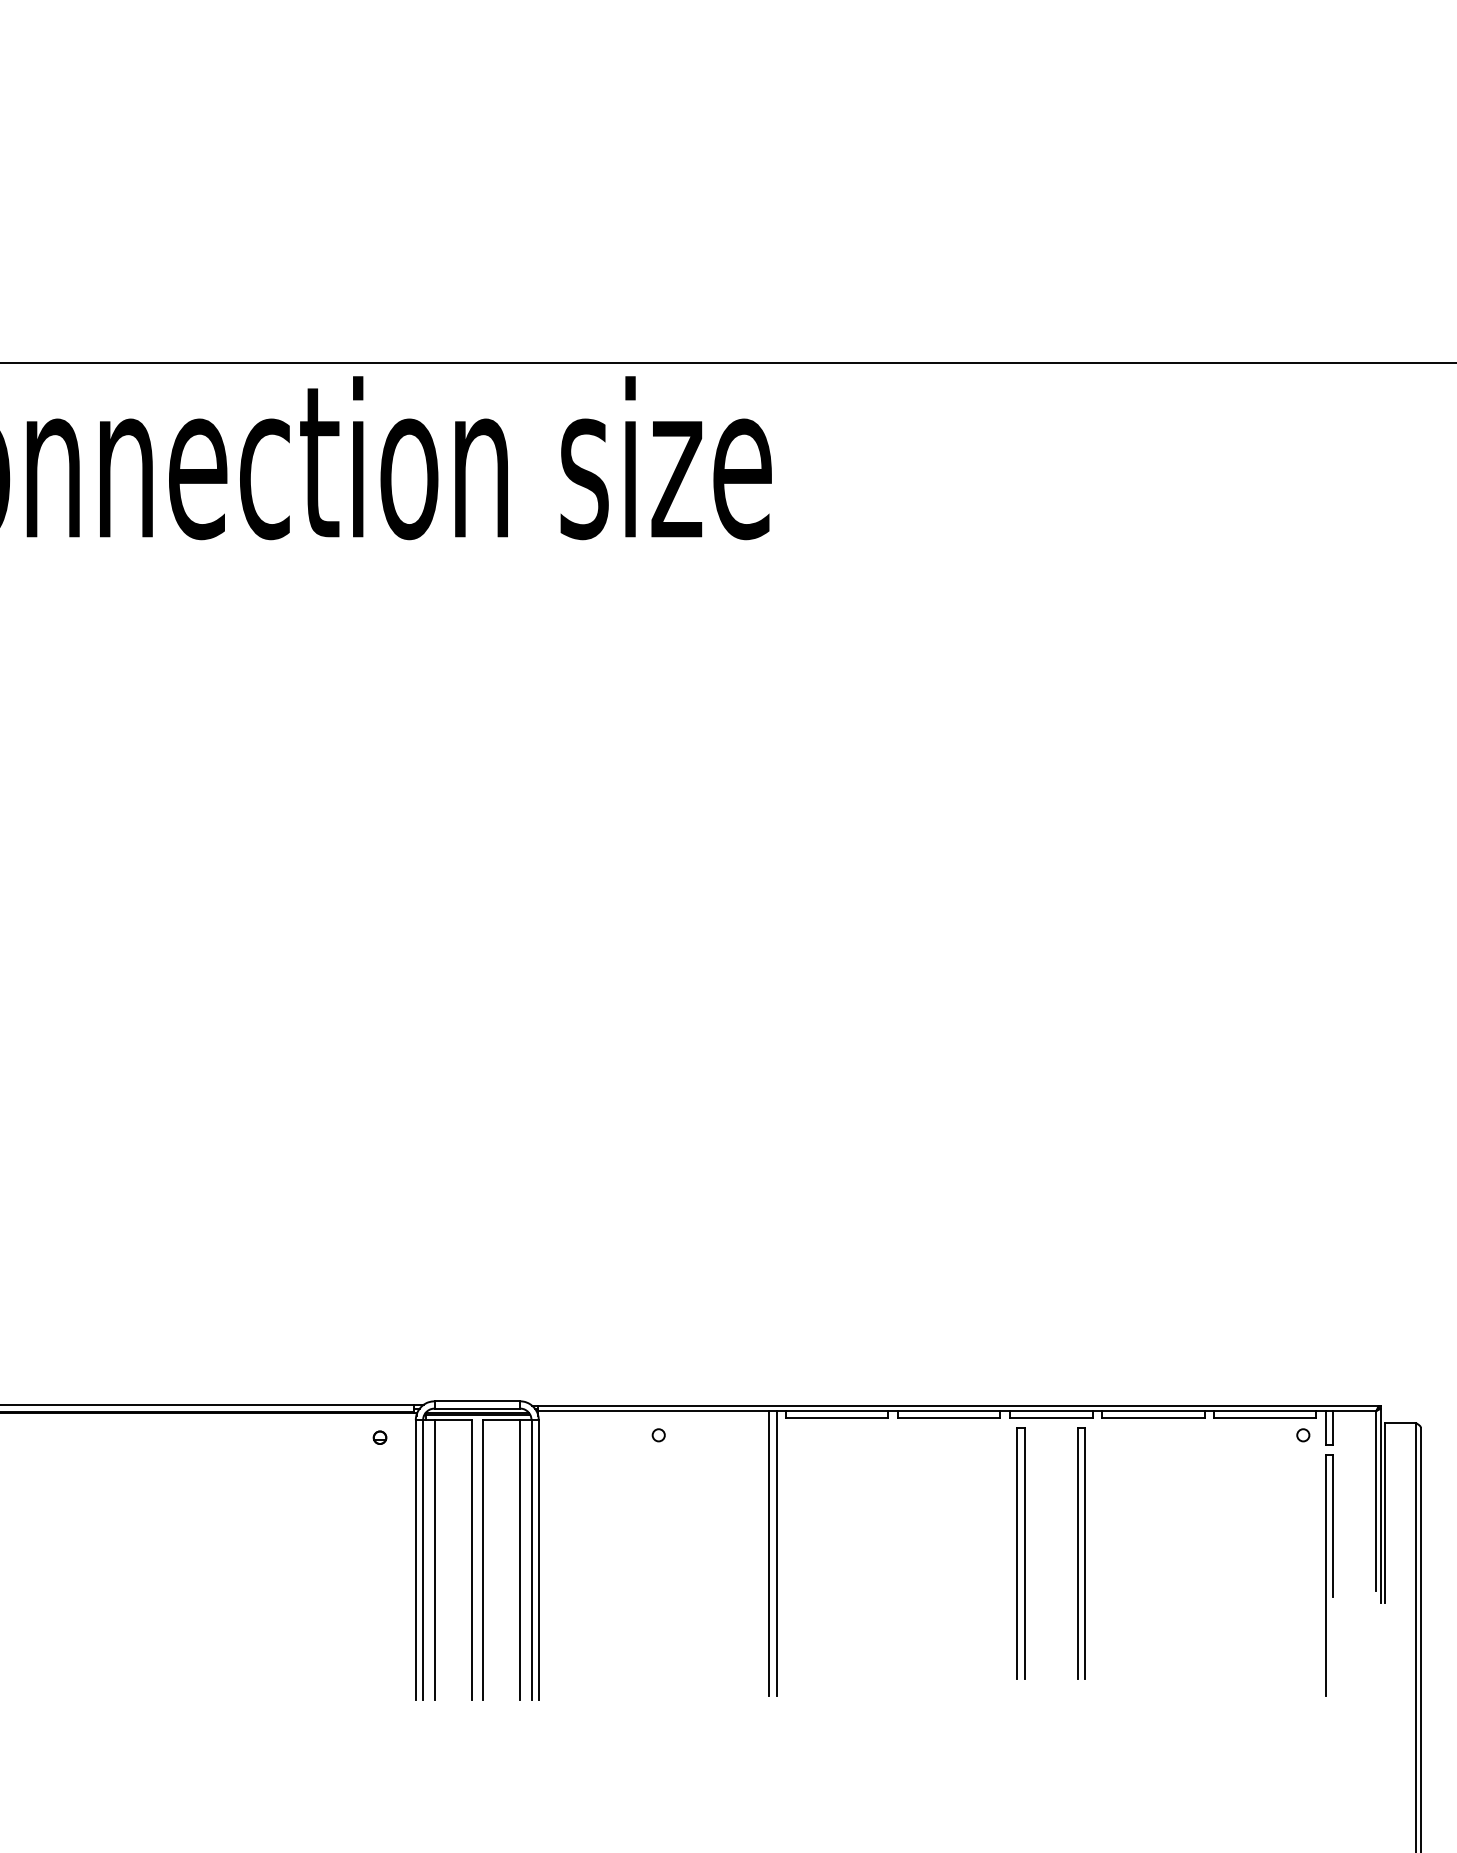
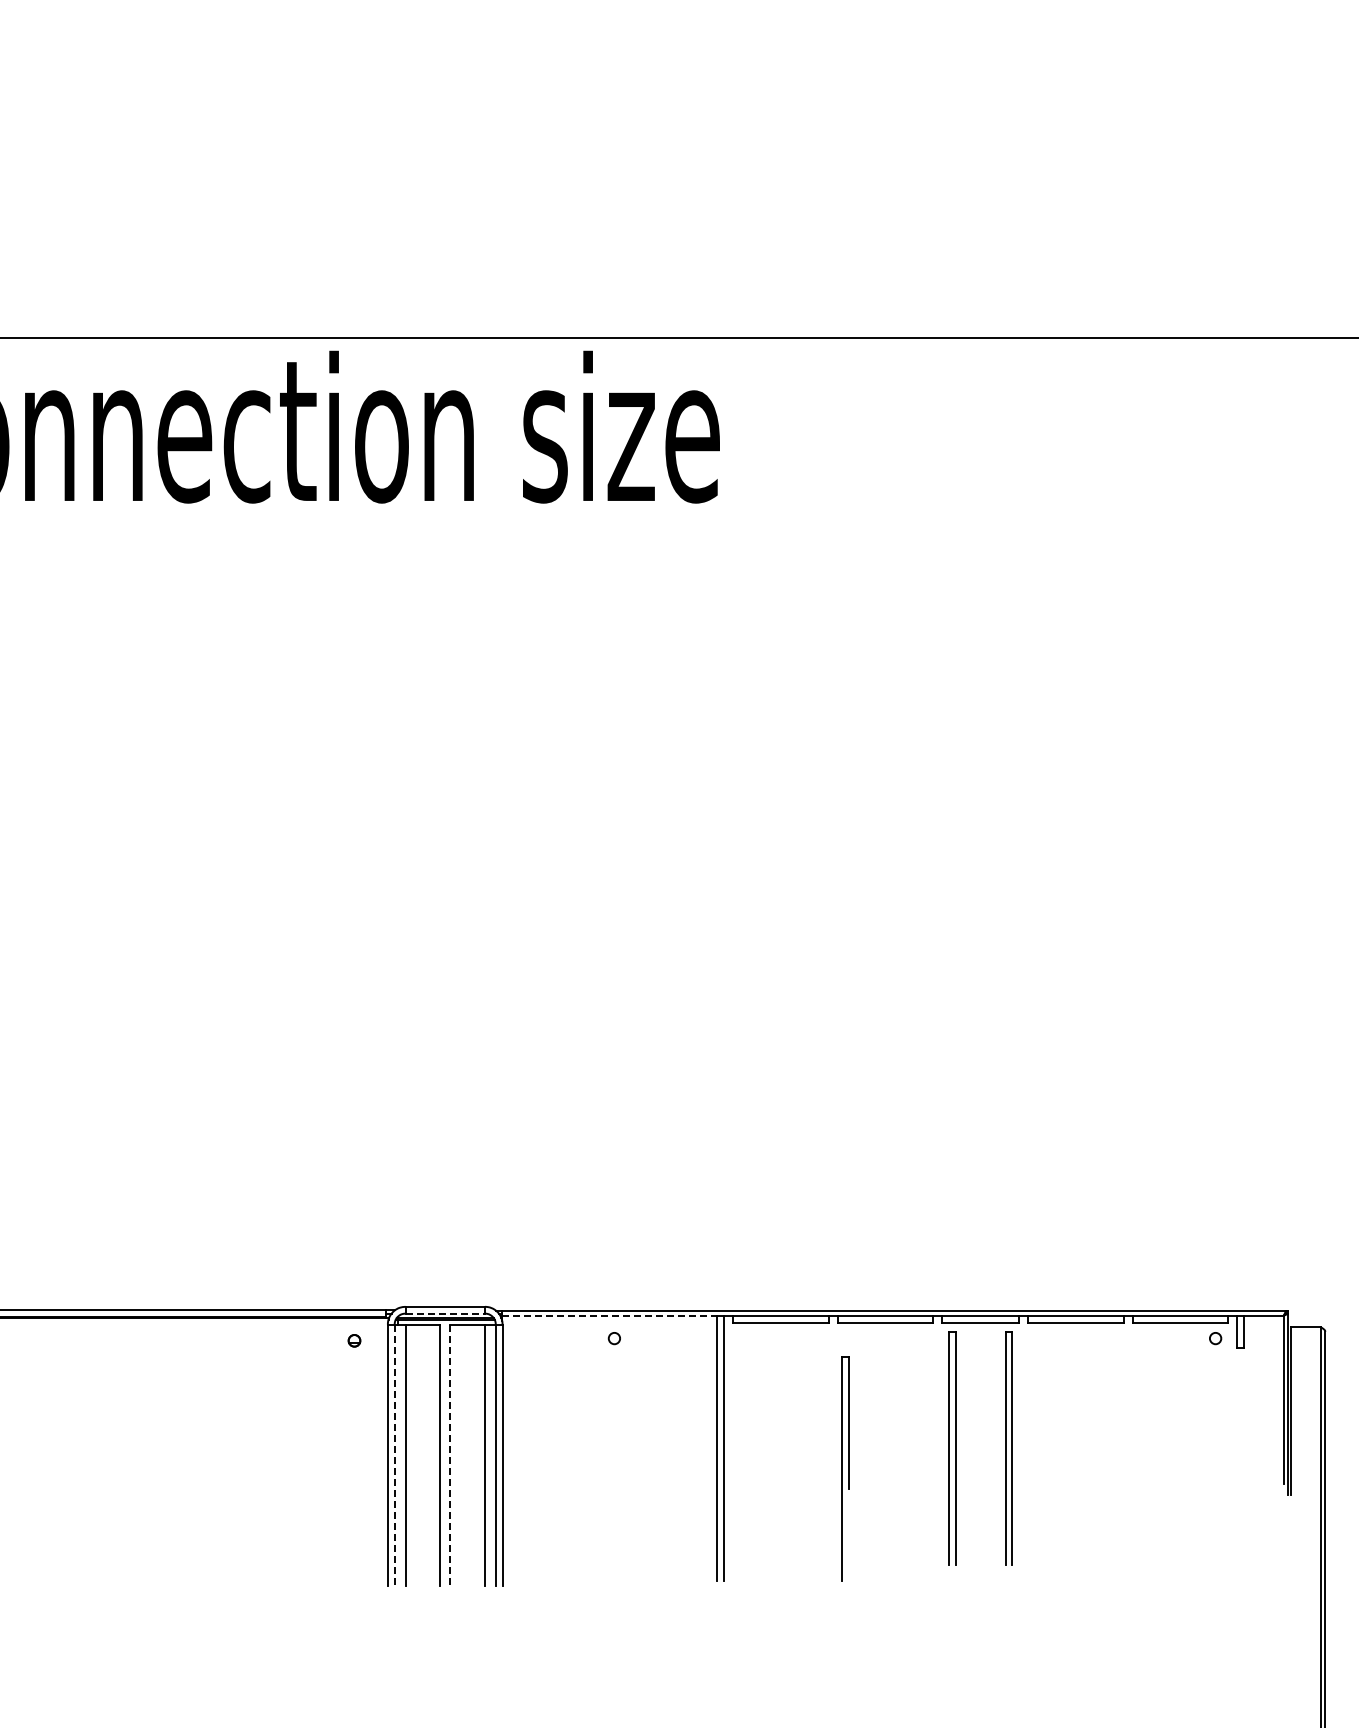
line: (477, 1408) -> (445, 1313), solid -> dashed
line: (653, 1410) -> (609, 1315), solid -> dashed
line: (422, 1560) -> (394, 1455), solid -> dashed
line: (482, 1560) -> (450, 1455), solid -> dashed
part: (1330, 1574) -> (845, 1468), moved

